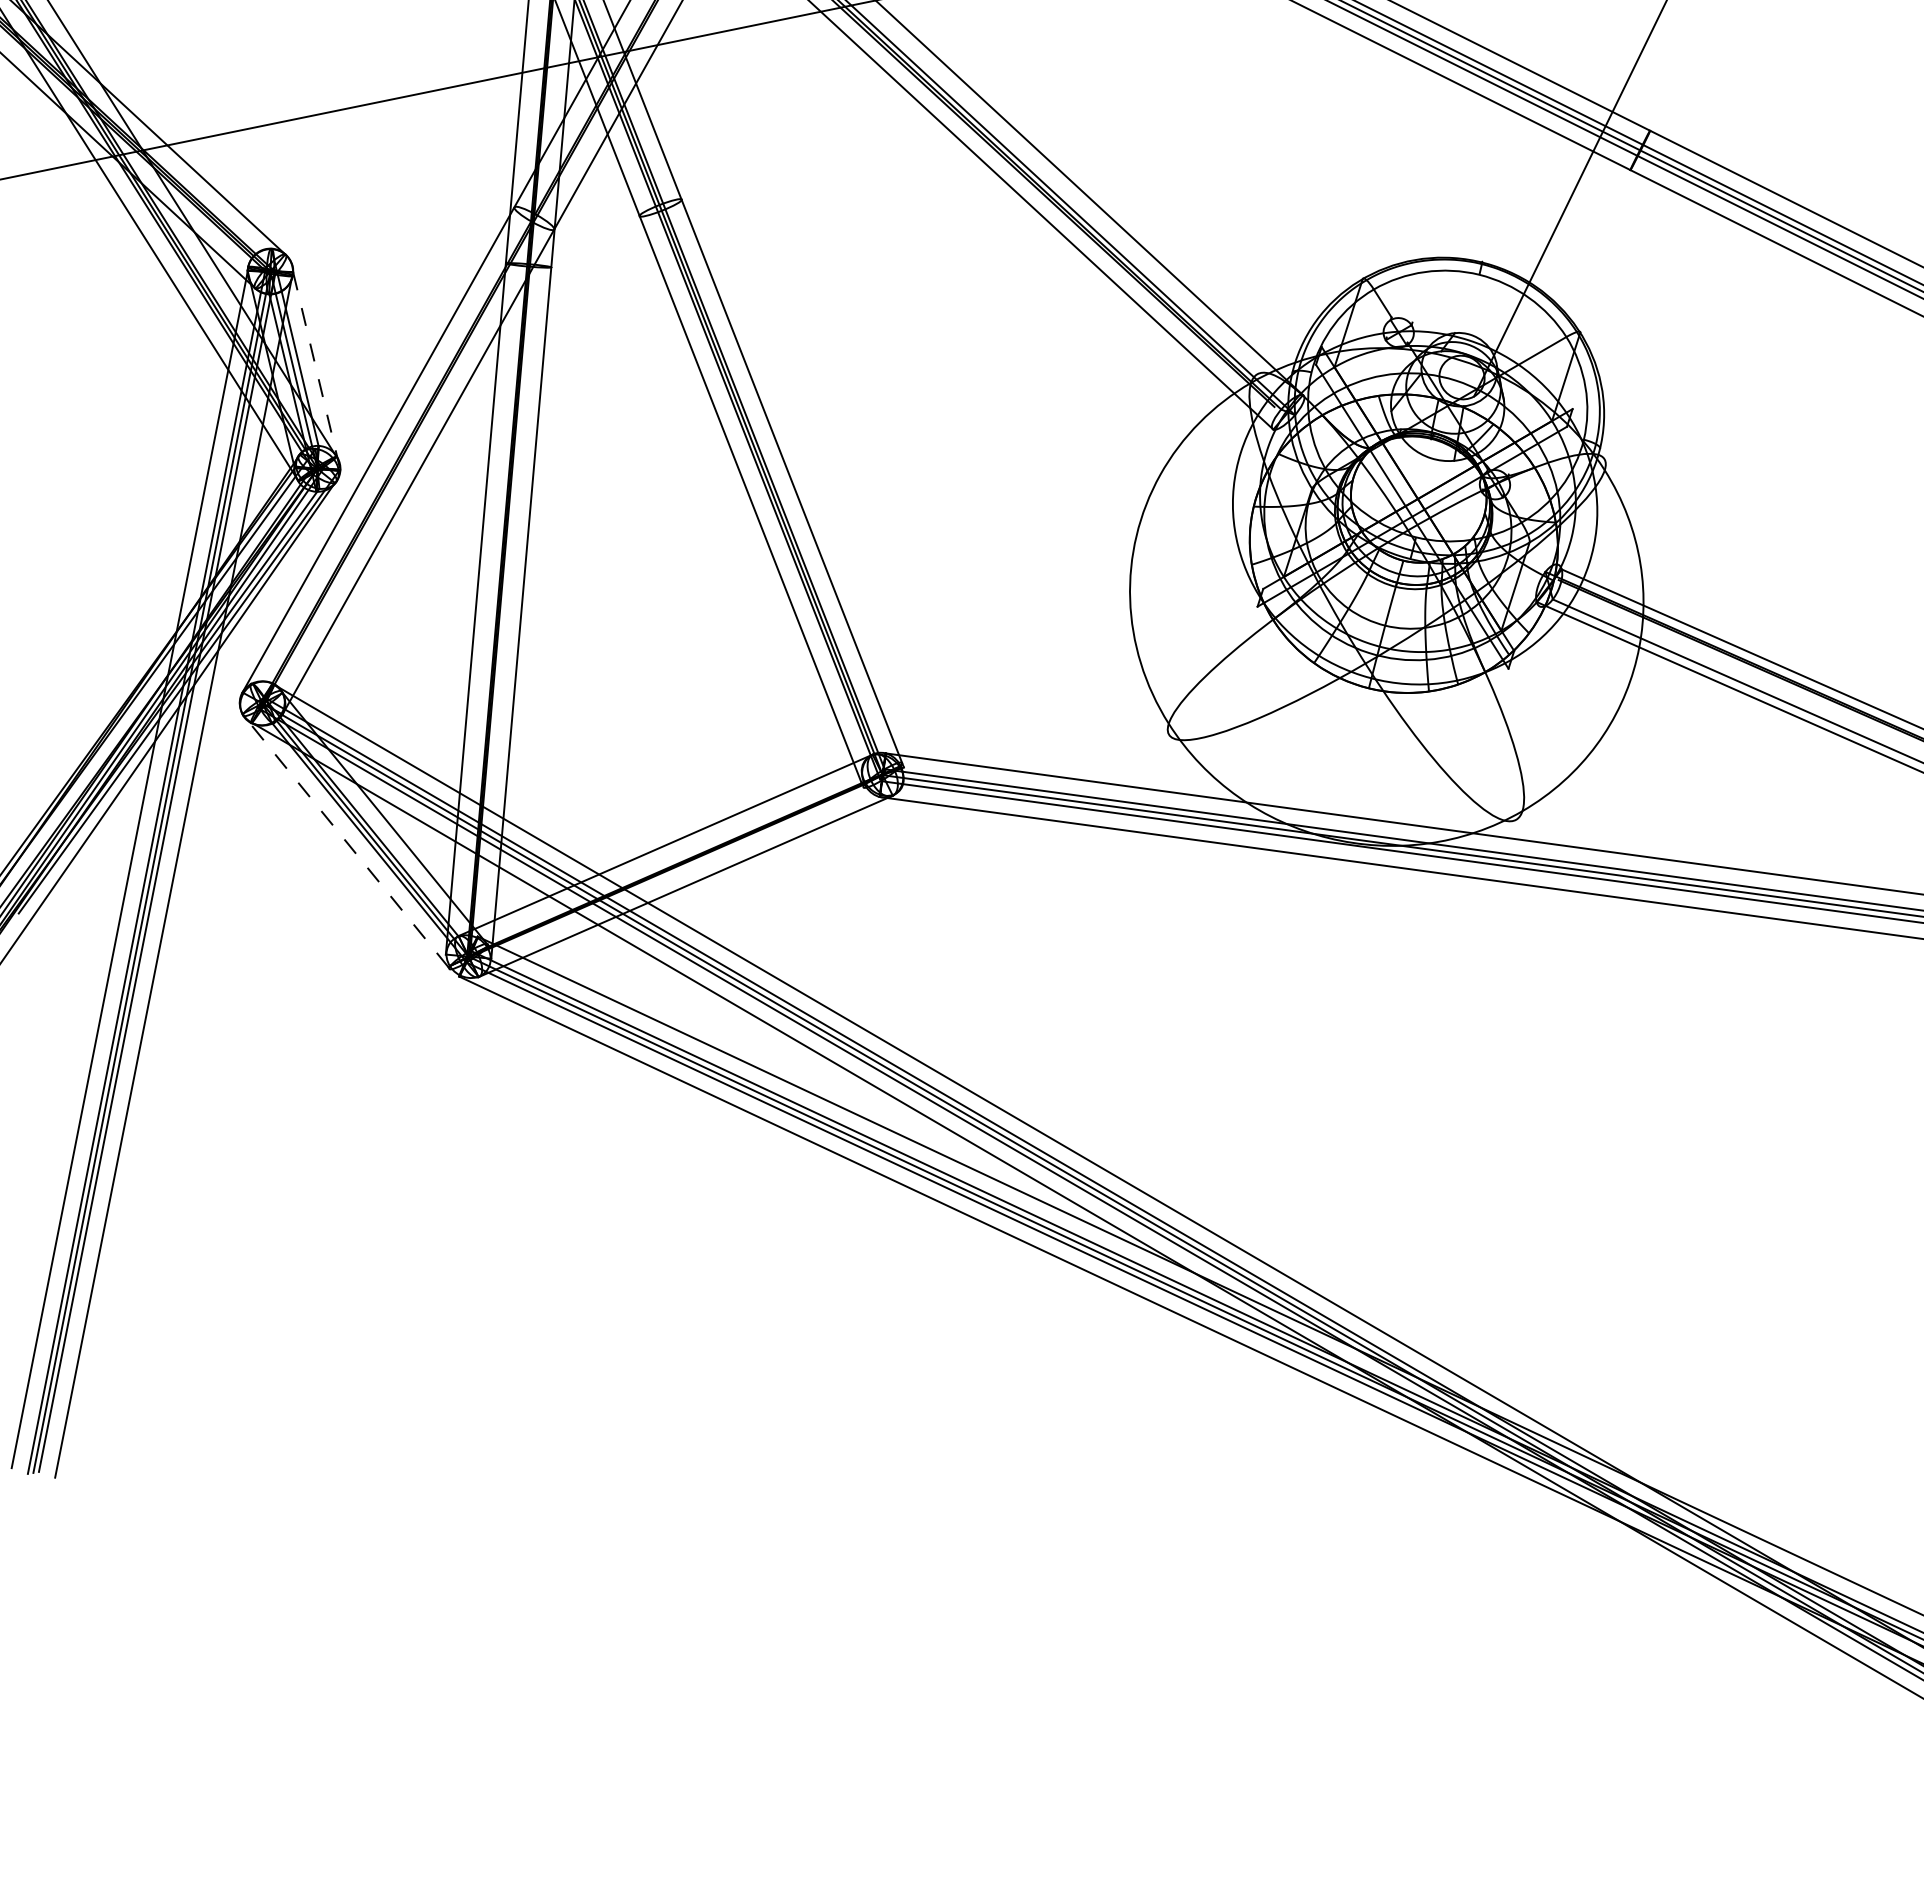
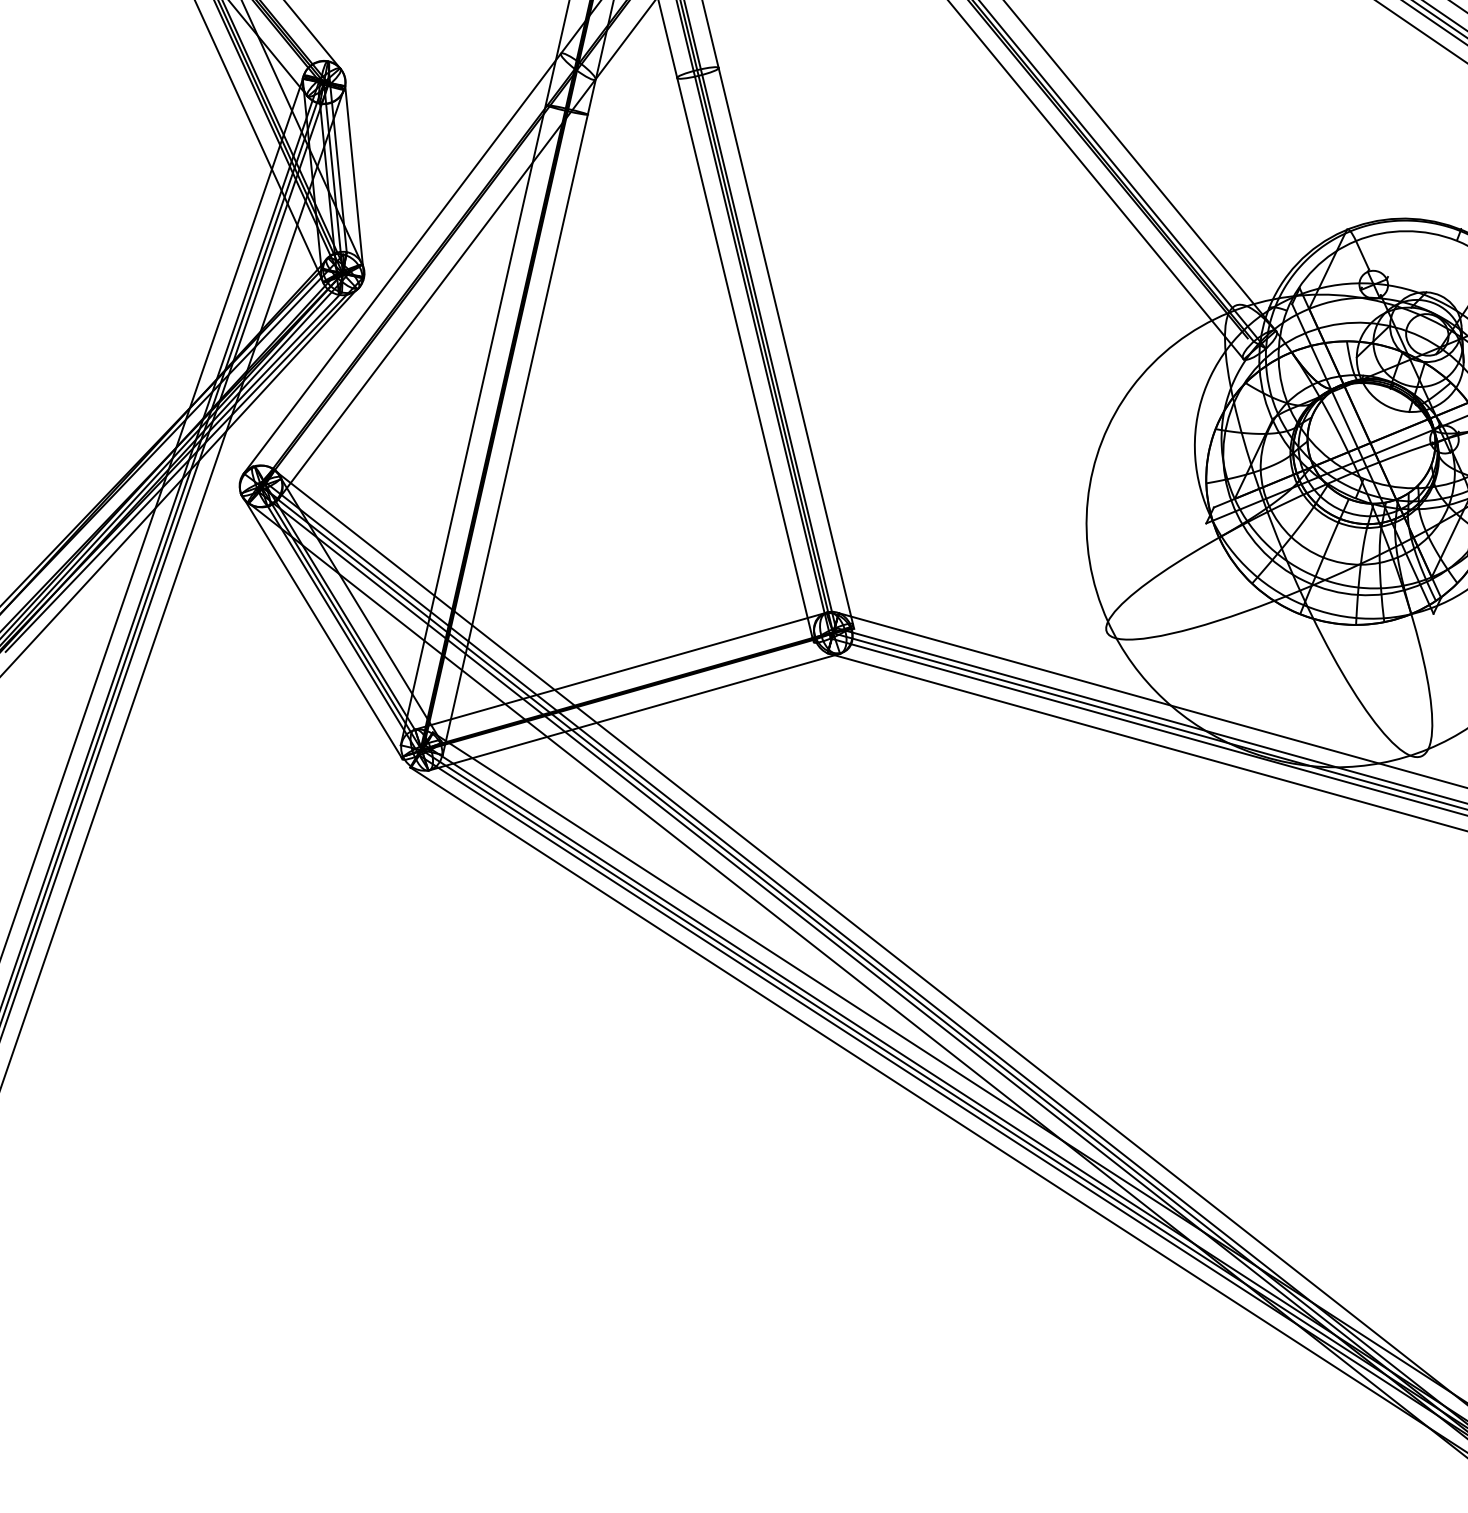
line: (316, 371) -> (354, 182), dashed -> solid
line: (345, 840) -> (321, 625), dashed -> solid

